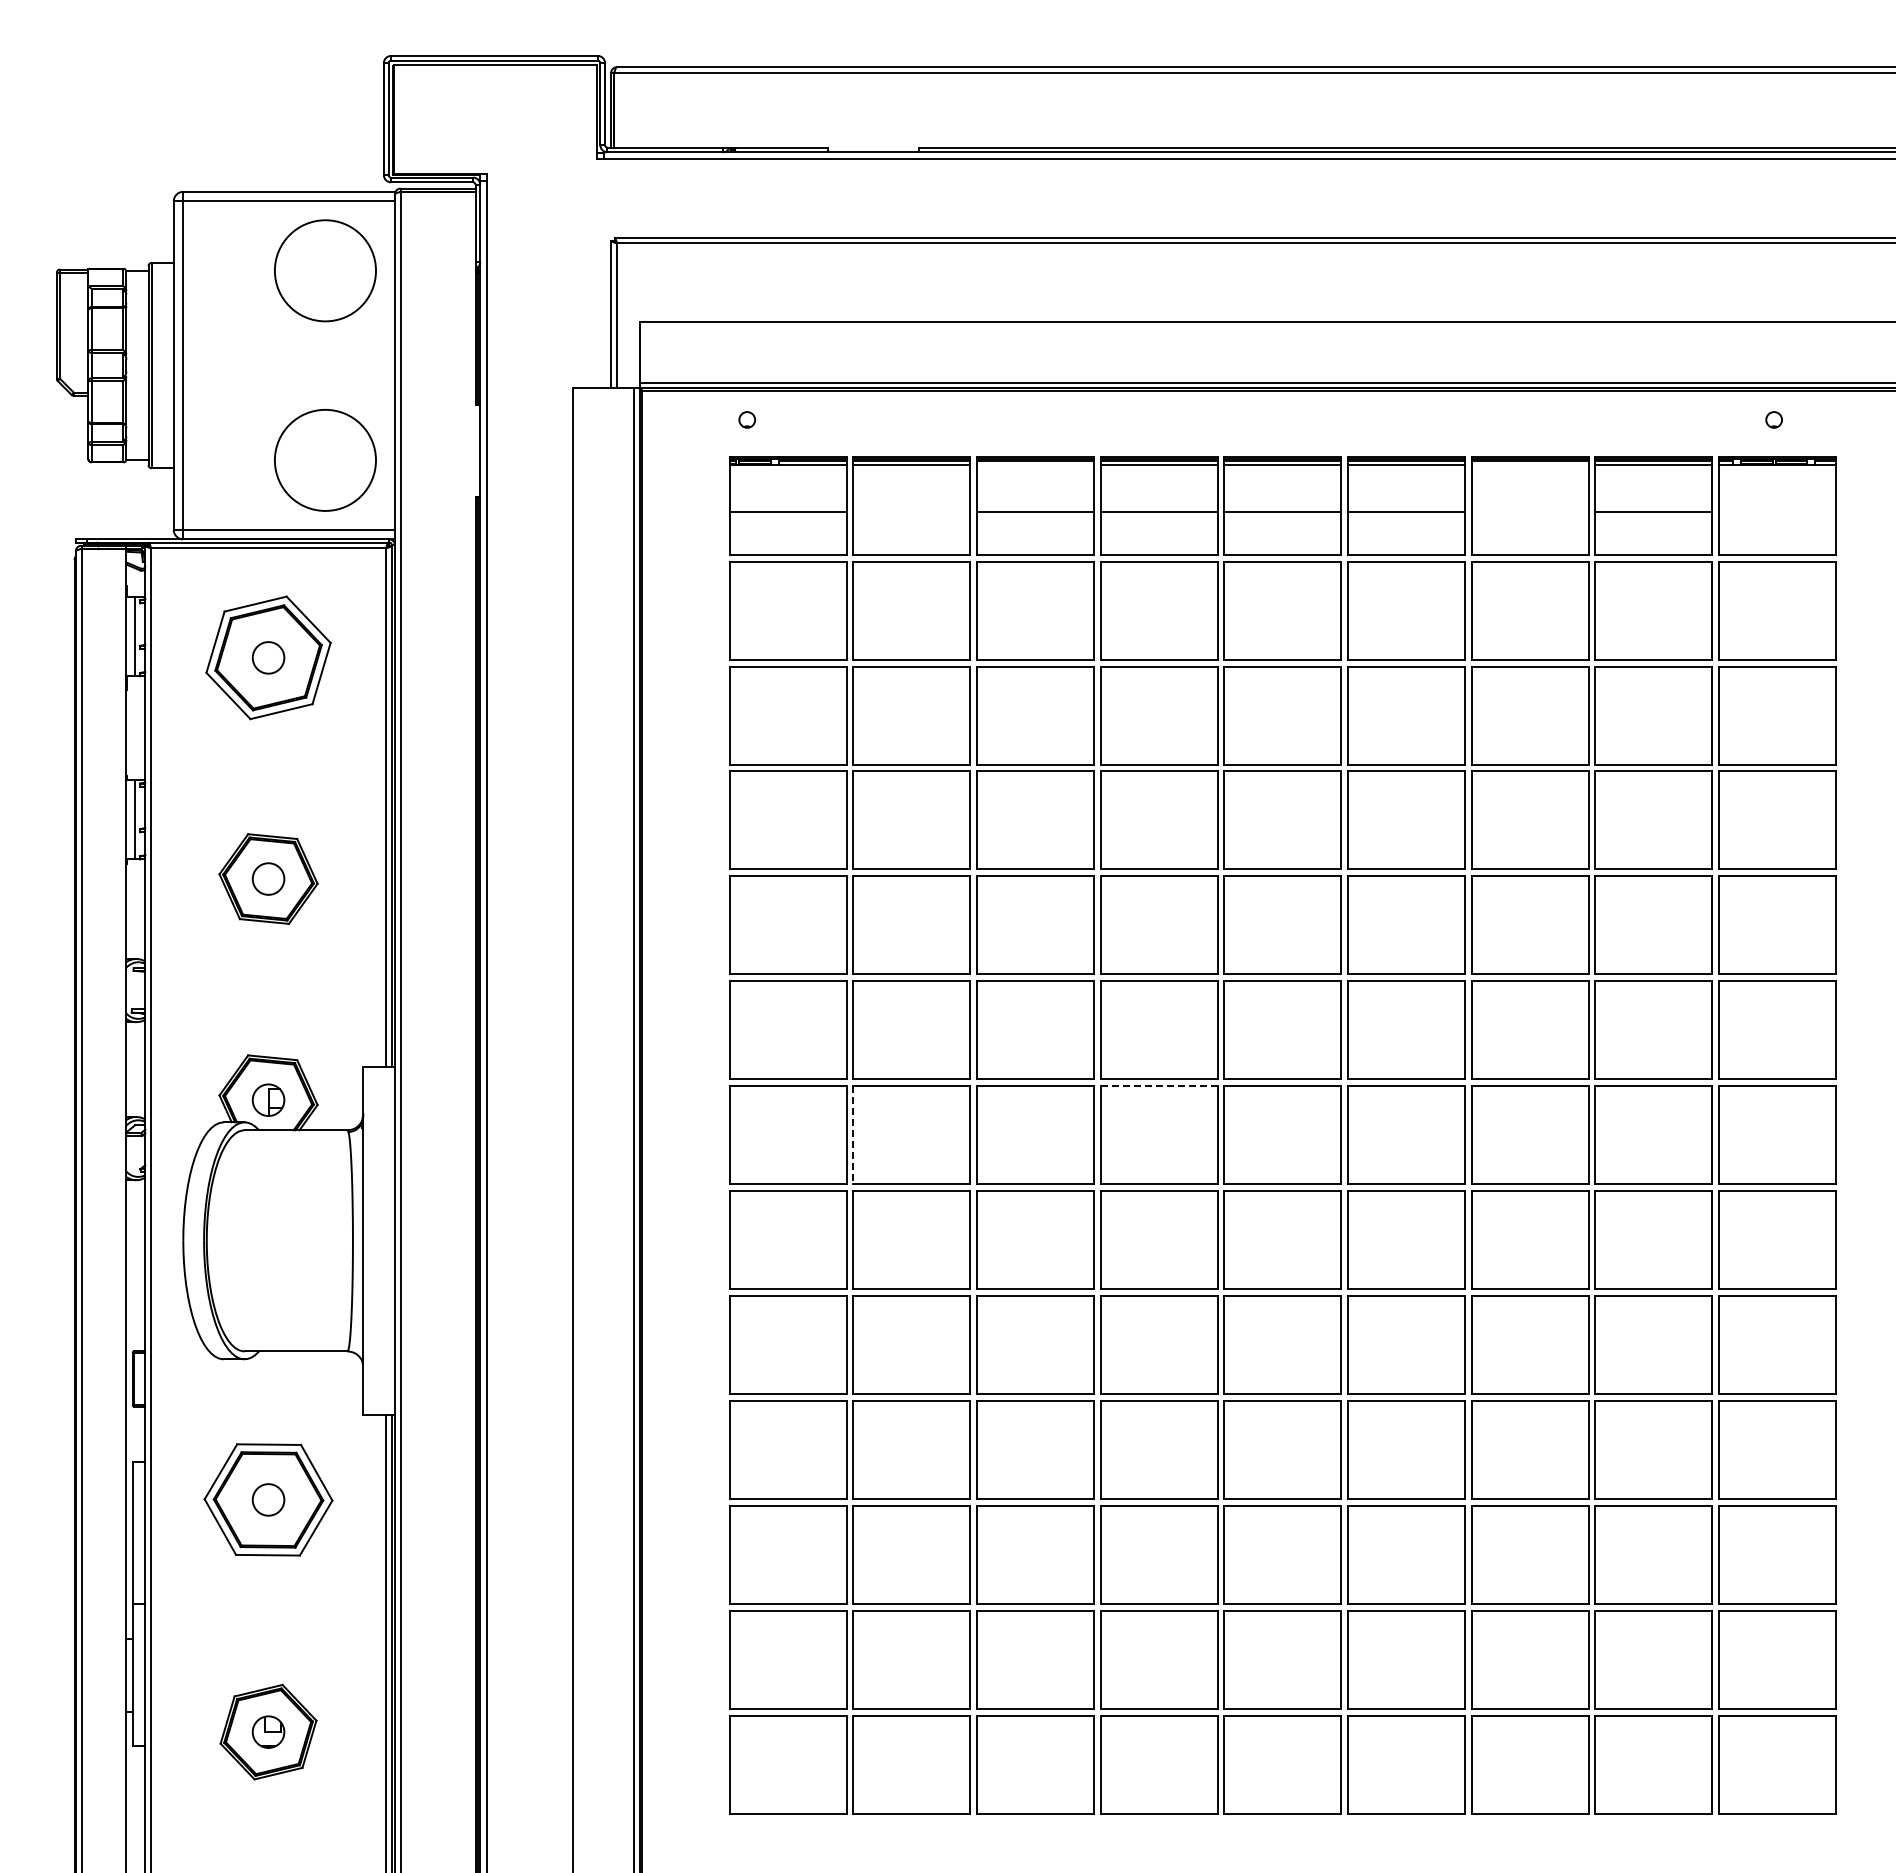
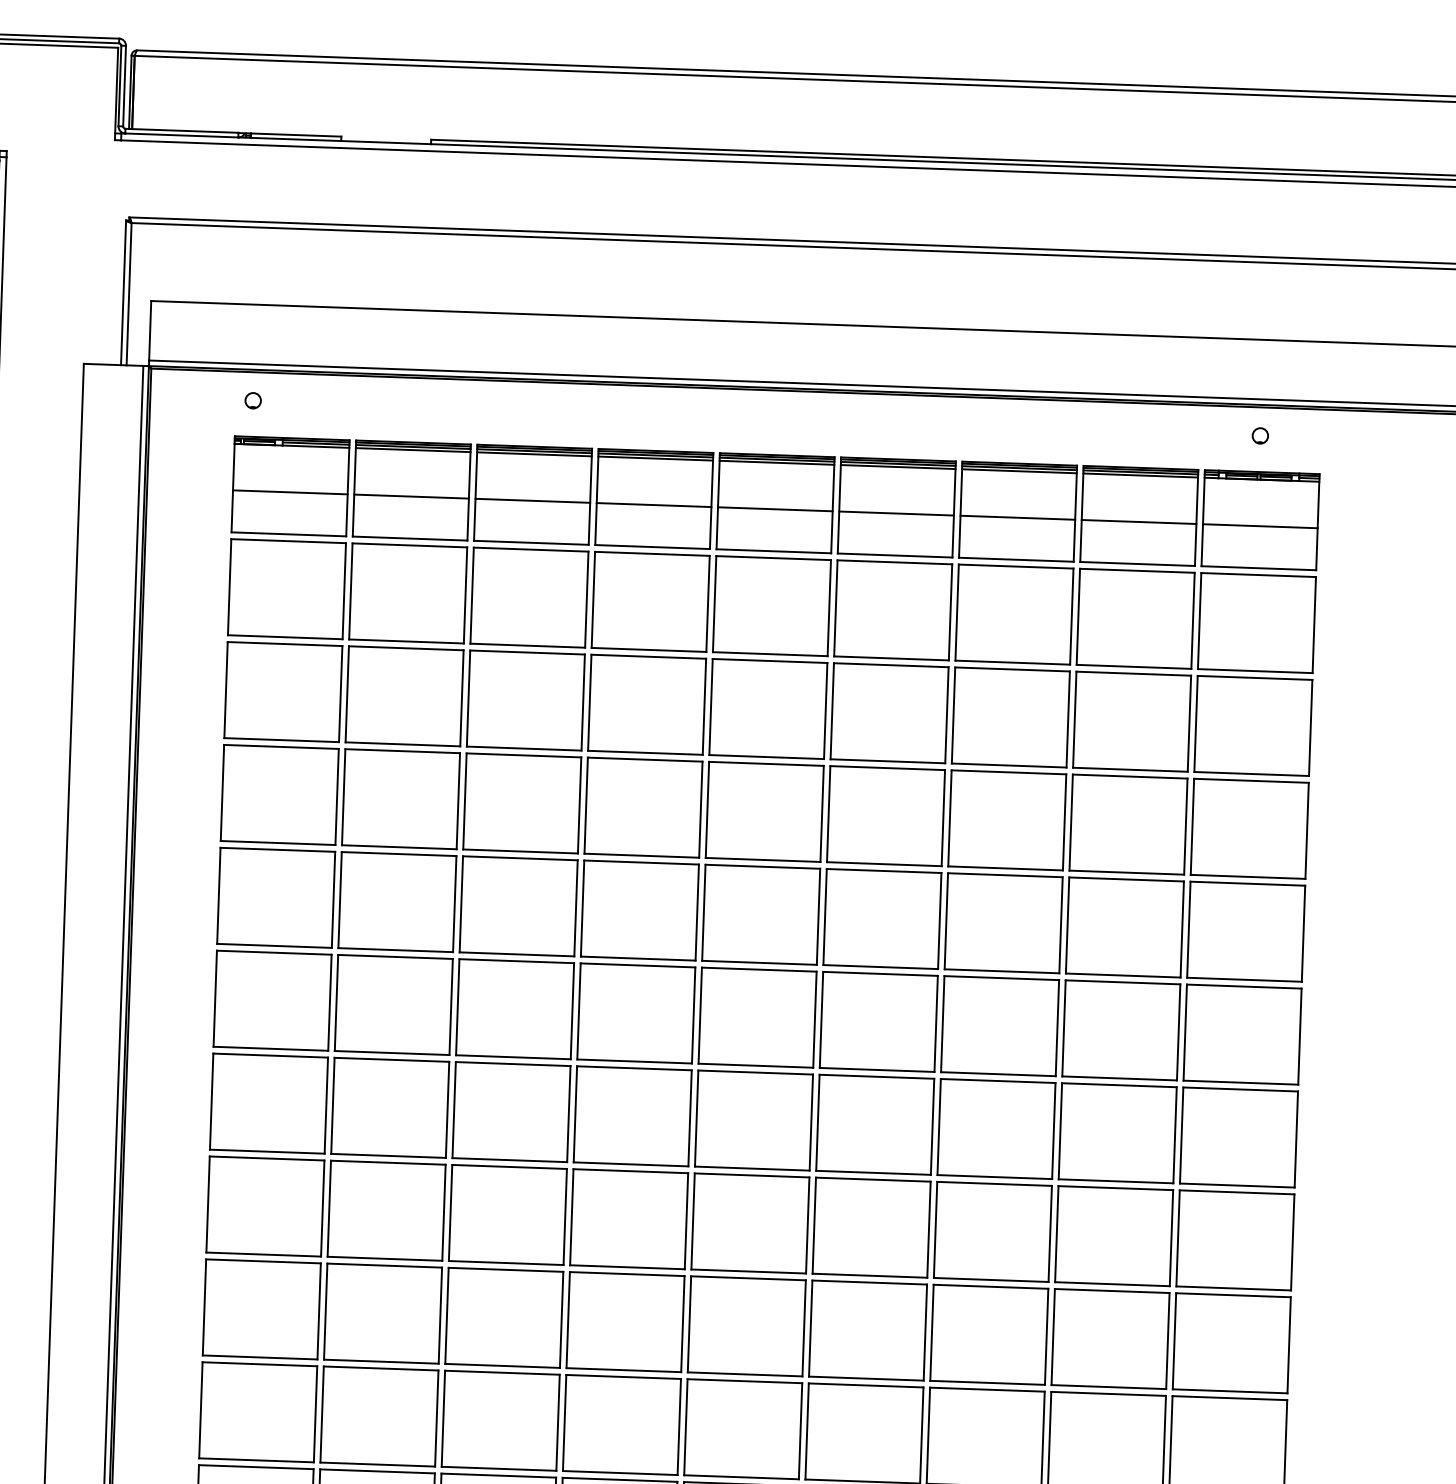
line: (1035, 464) -> (534, 454), added
line: (1529, 464) -> (1018, 471), added
line: (911, 511) -> (411, 496), added
line: (1529, 511) -> (1017, 517), added
line: (1776, 511) -> (1259, 525), added
line: (1158, 1086) -> (633, 1068), dashed -> solid
line: (853, 1135) -> (332, 1106), dashed -> solid

